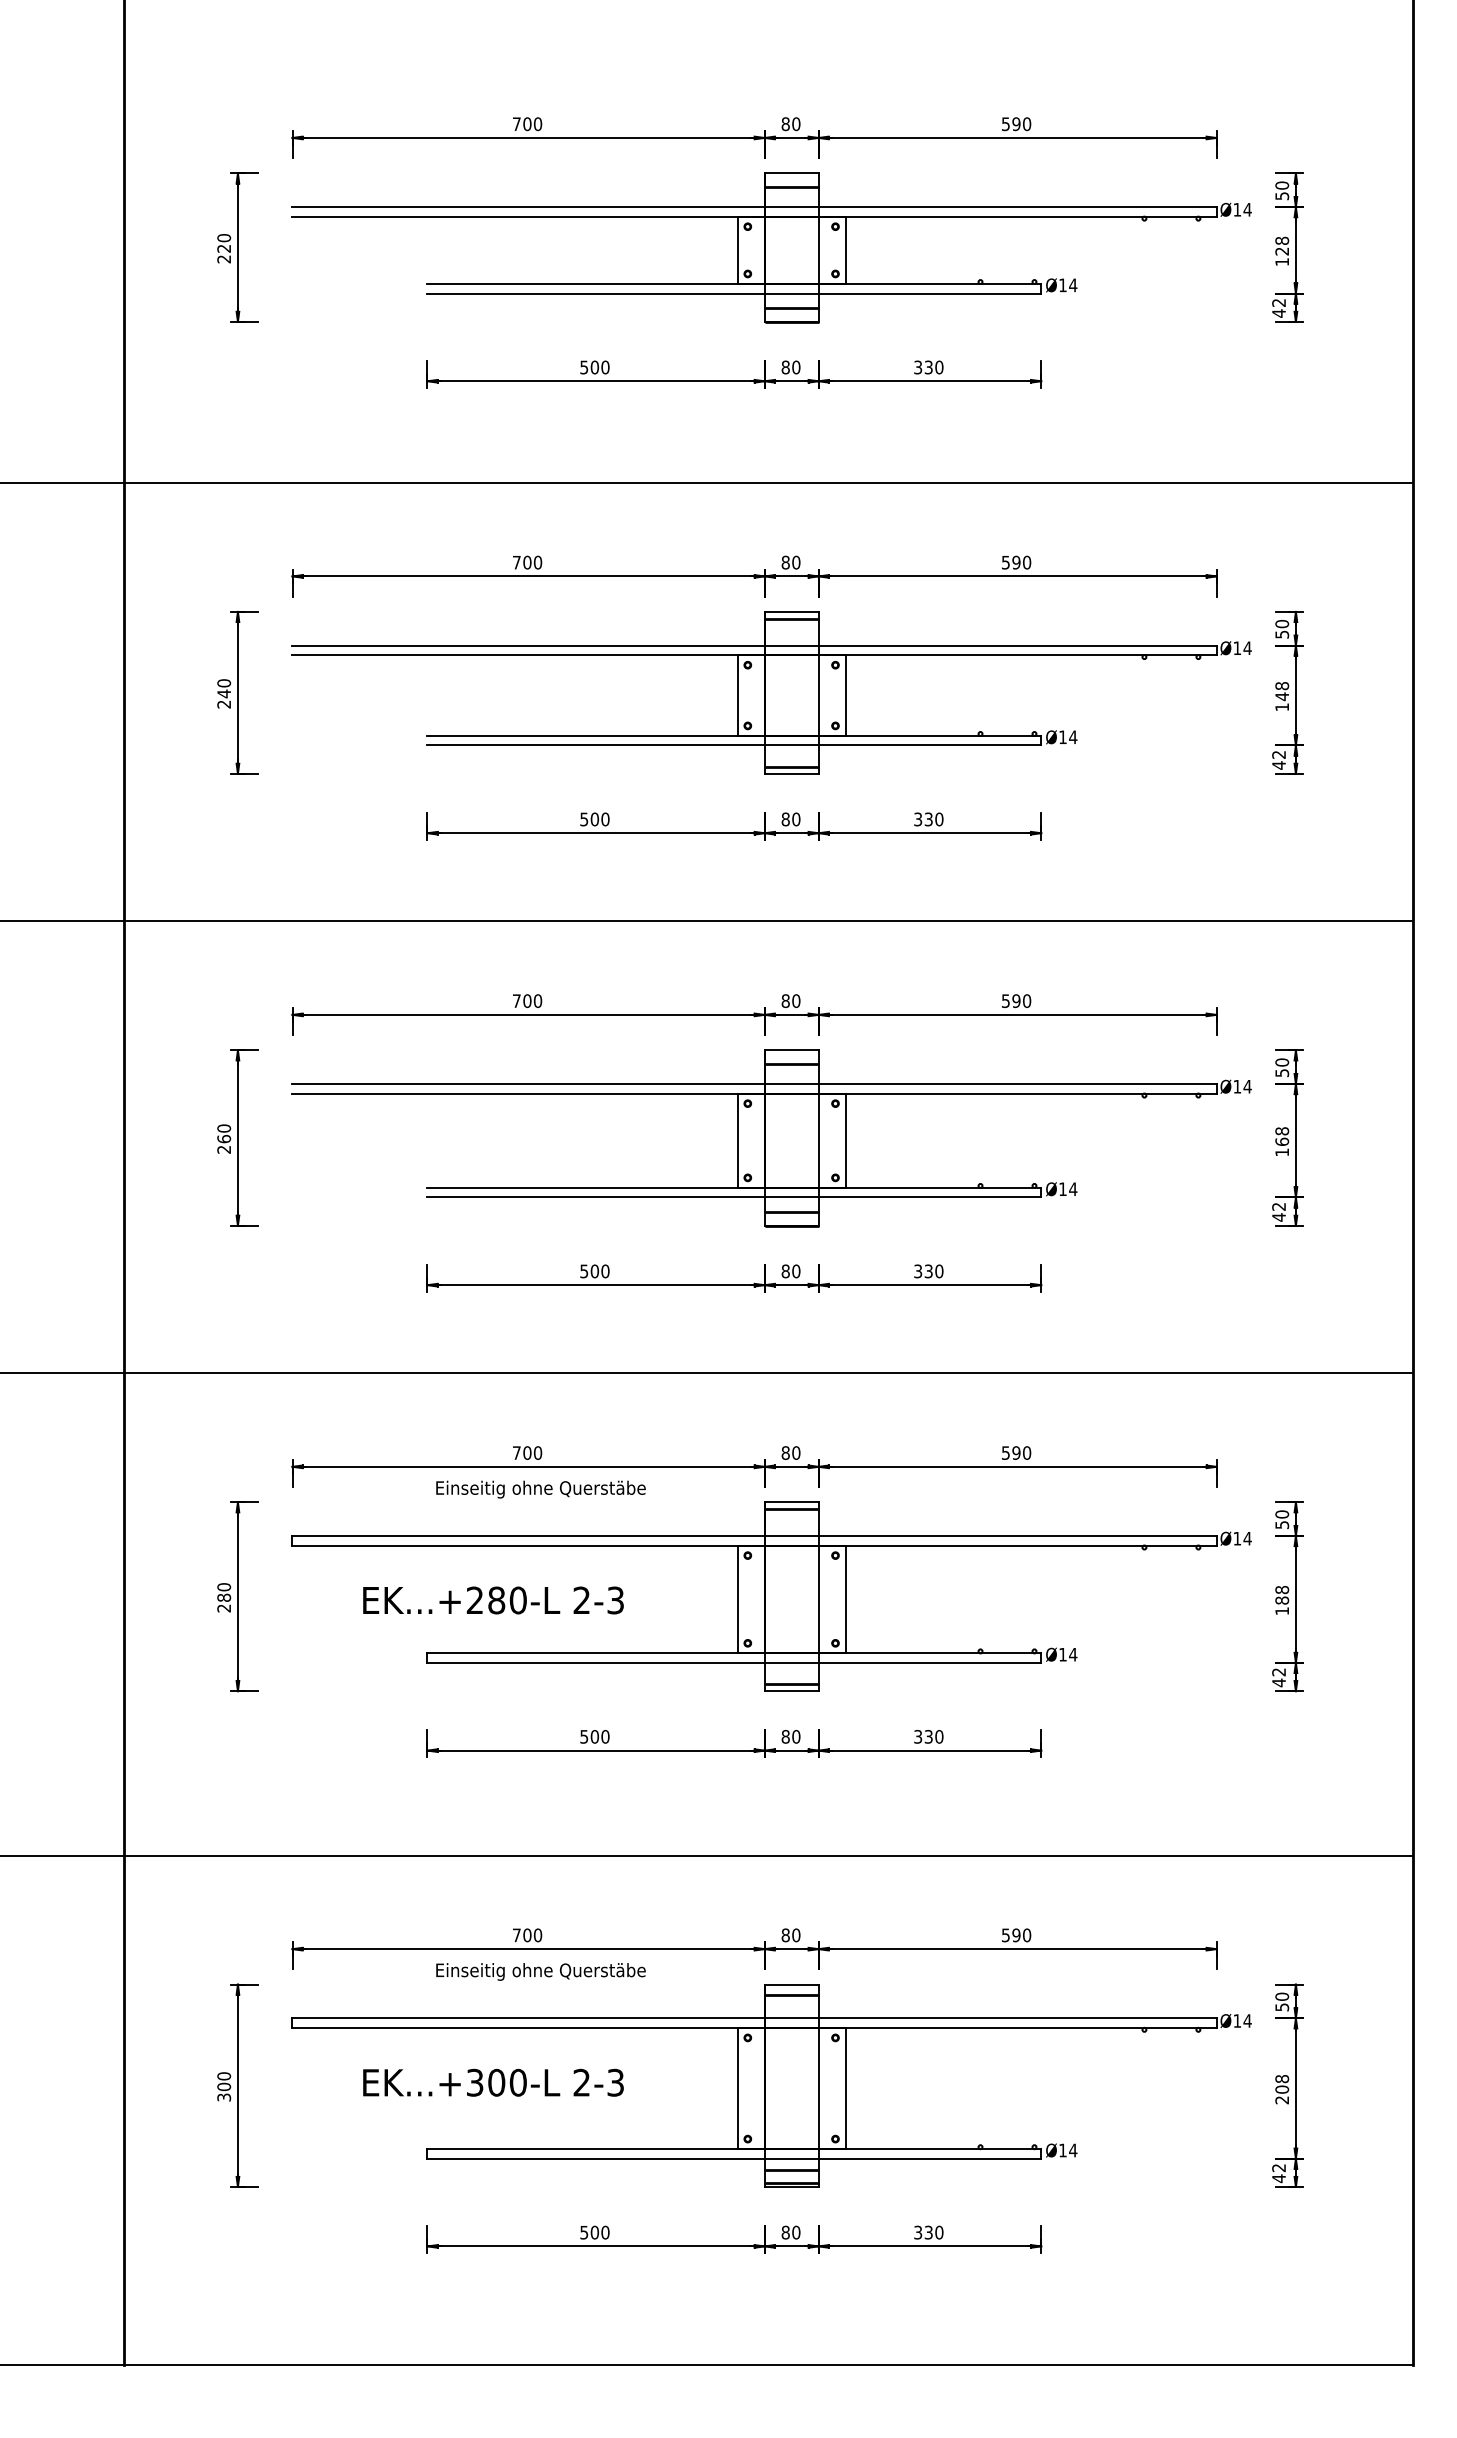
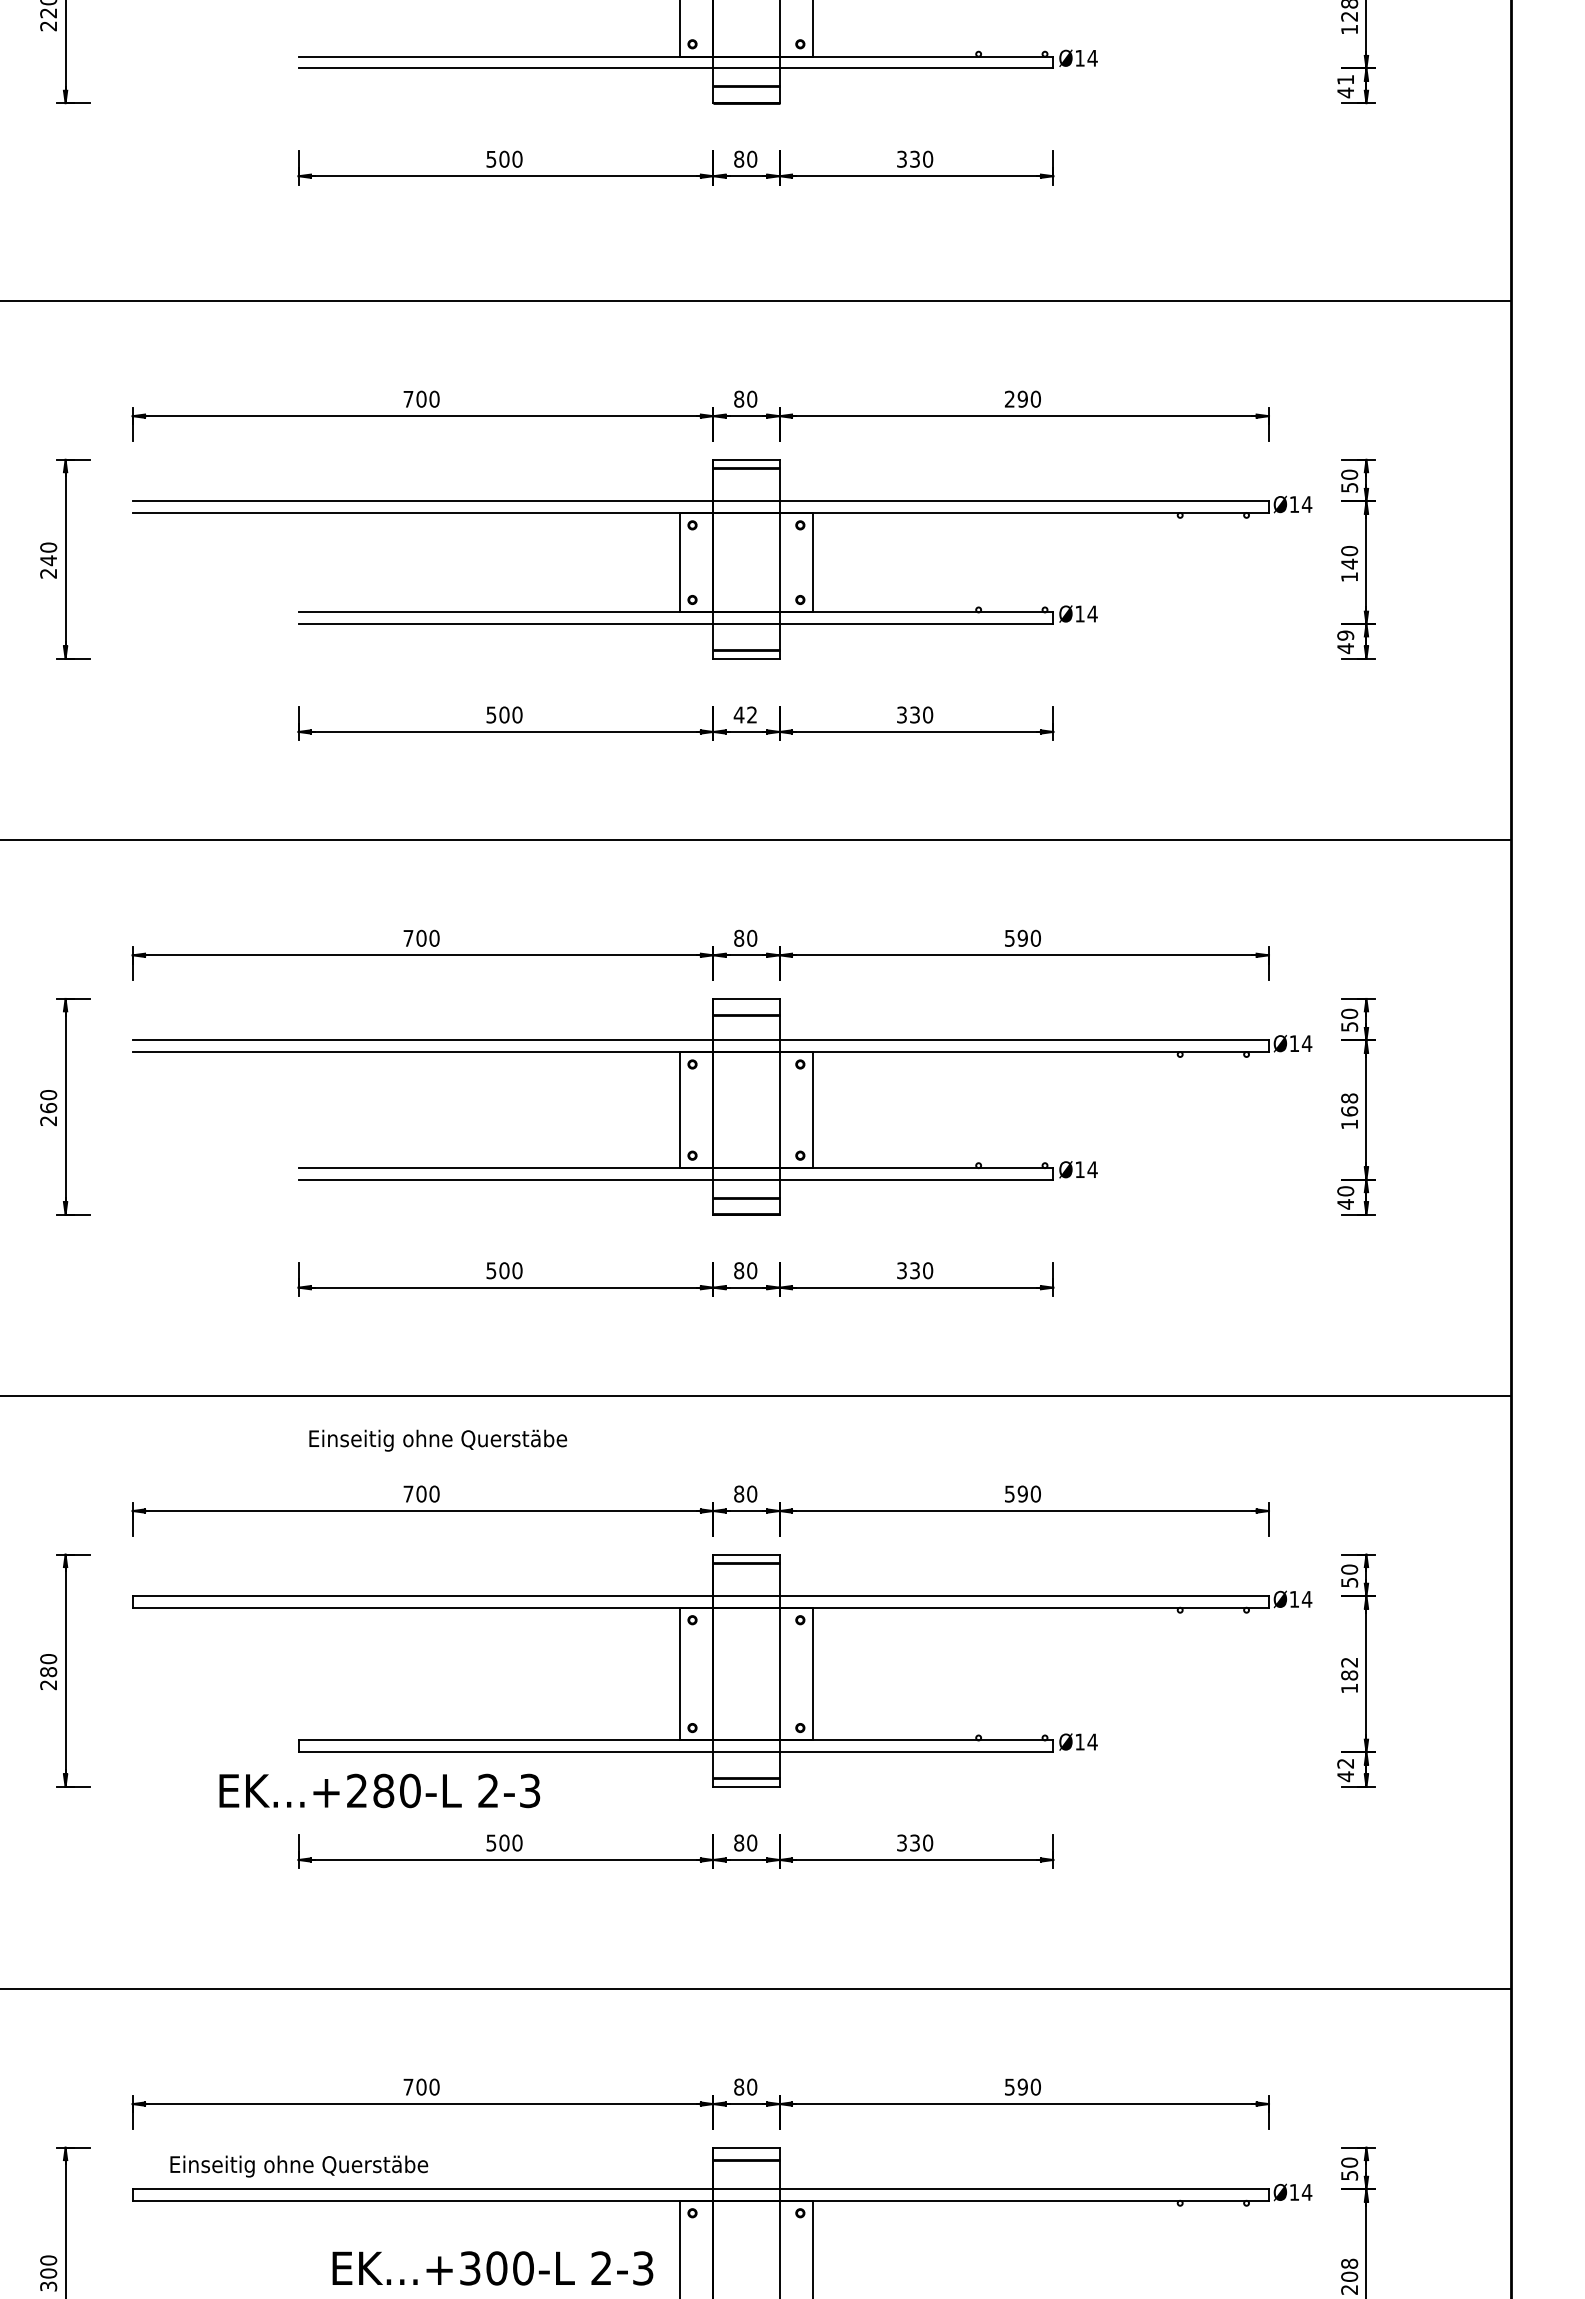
text: (1278, 302) -> (1345, 79), 42 -> 41
text: (1005, 562) -> (1009, 399), 590 -> 290
text: (1281, 686) -> (1348, 551), 148 -> 140
text: (1278, 754) -> (1345, 635), 42 -> 49
text: (790, 819) -> (745, 715), 80 -> 42
text: (1278, 1206) -> (1345, 1190), 42 -> 40
text: (540, 1489) -> (437, 1440), moved
text: (1282, 1589) -> (1349, 1661), 188 -> 182
text: (493, 1600) -> (379, 1790), moved
text: (540, 1971) -> (298, 2165), moved
text: (493, 2082) -> (492, 2268), moved

